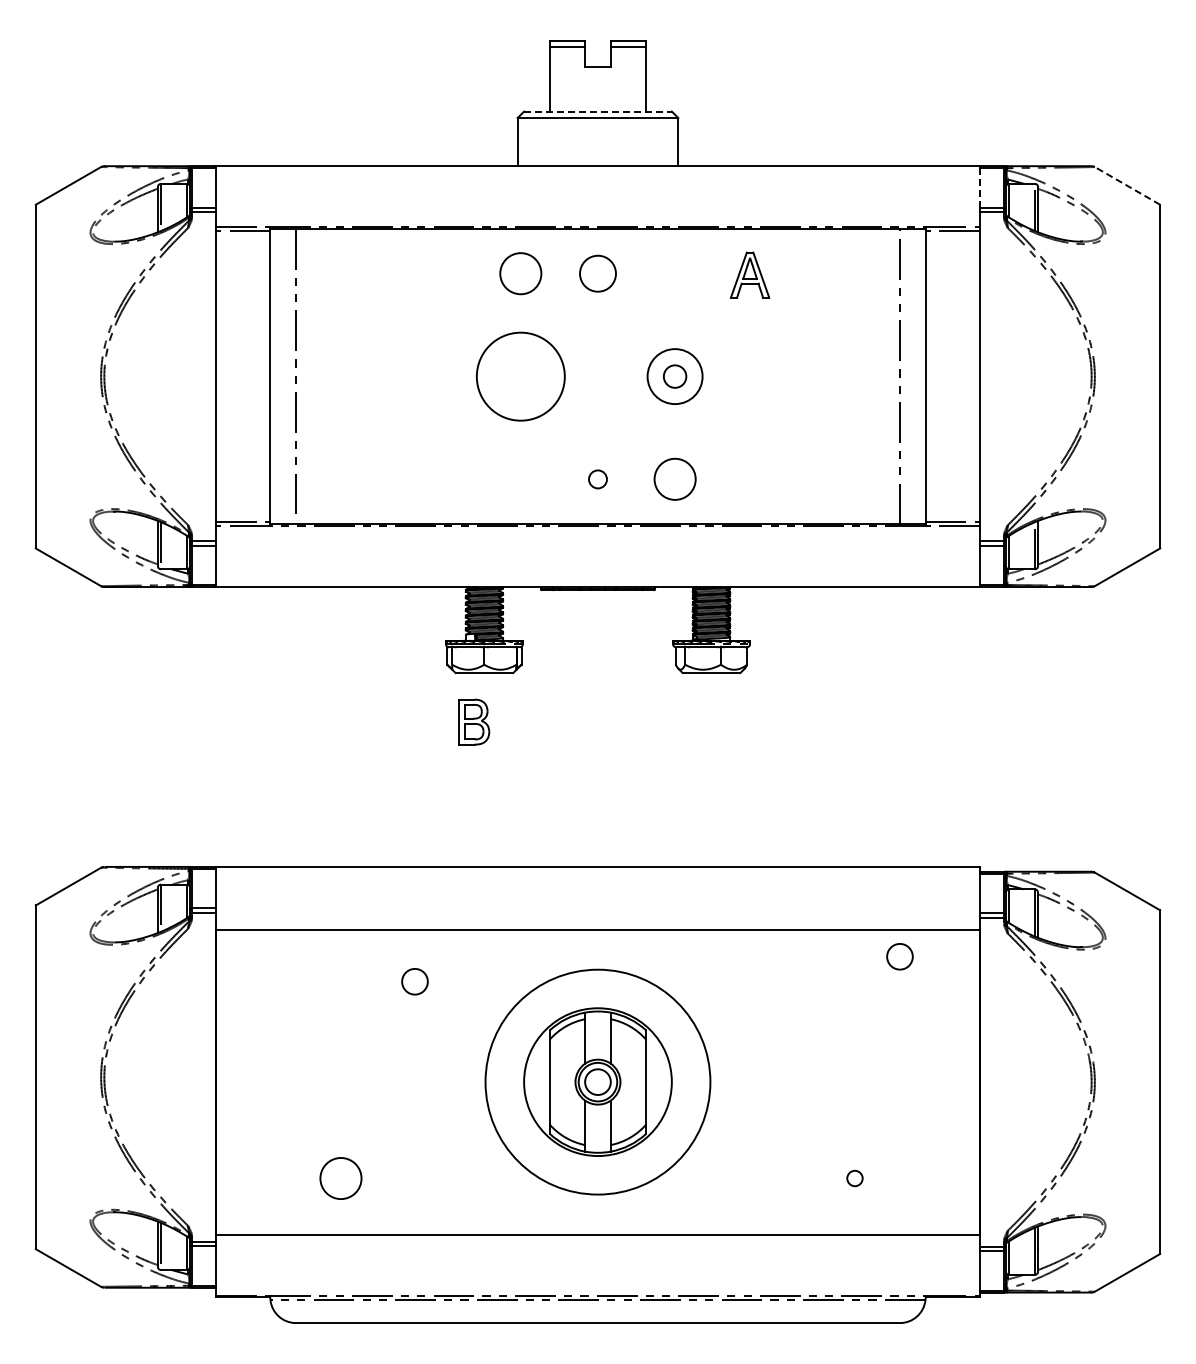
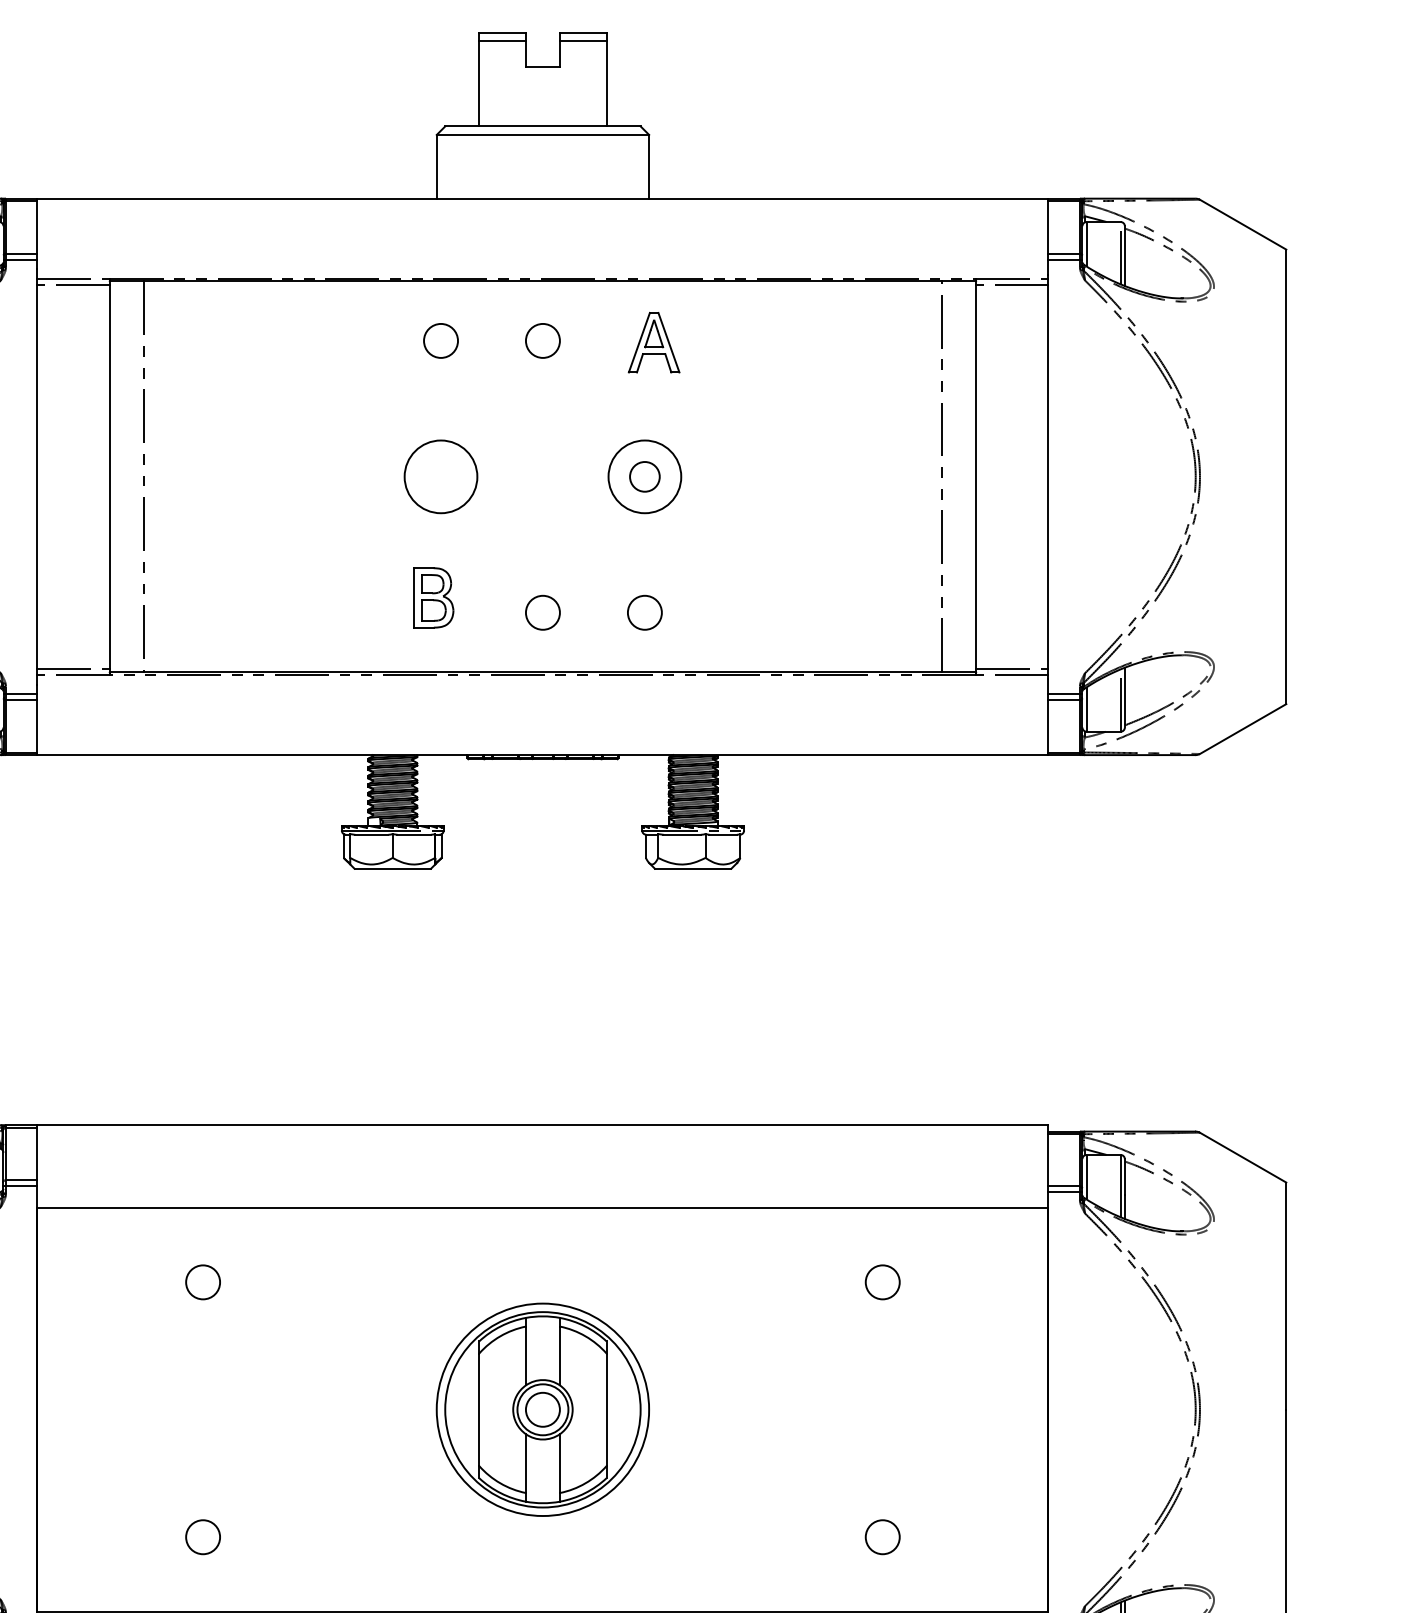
line: (597, 111) -> (542, 126), dashed -> solid
line: (1127, 185) -> (1243, 224), dashed -> solid
line: (980, 187) -> (1048, 226), dashed -> solid
circle: (520, 273) -> (440, 340), size x0.62
circle: (597, 273) -> (542, 340), size x0.71
part: (750, 274) -> (654, 341), moved
circle: (520, 376) -> (440, 476), size x0.62
circle: (597, 479) -> (542, 612), size x1.43
circle: (674, 479) -> (644, 612), size x0.62
part: (474, 721) -> (433, 597), moved
circle: (899, 956) -> (882, 1282), moved
circle: (414, 981) -> (202, 1282), moved
circle: (597, 1081) -> (542, 1408), size x0.71
circle: (340, 1178) -> (202, 1537), size x0.62
circle: (854, 1178) -> (882, 1537), size x1.67

